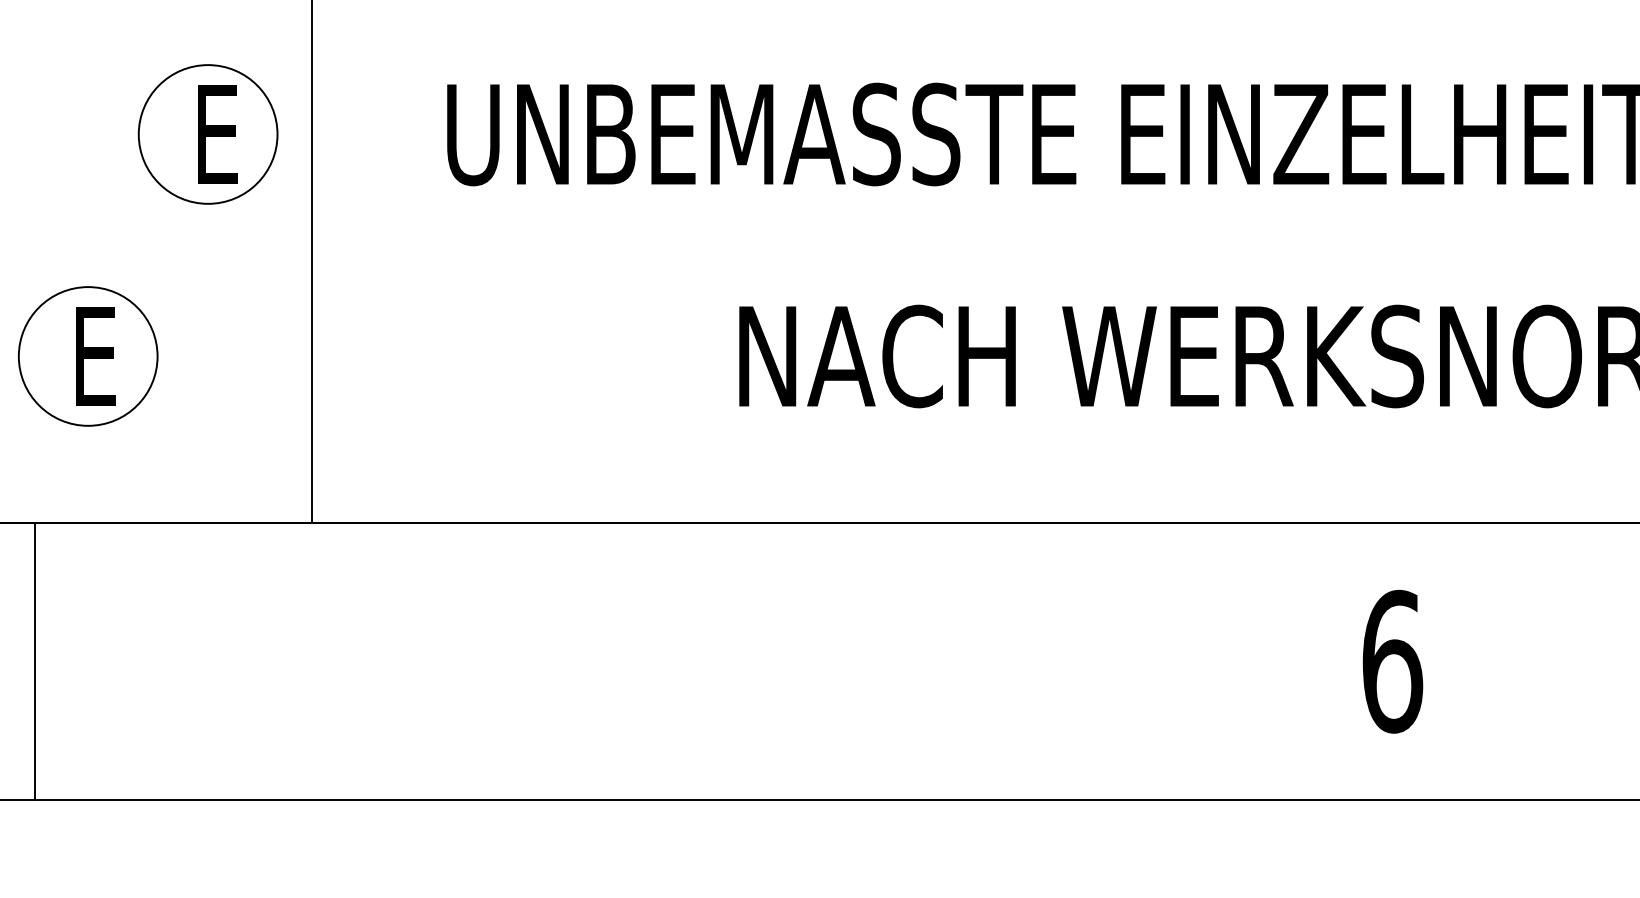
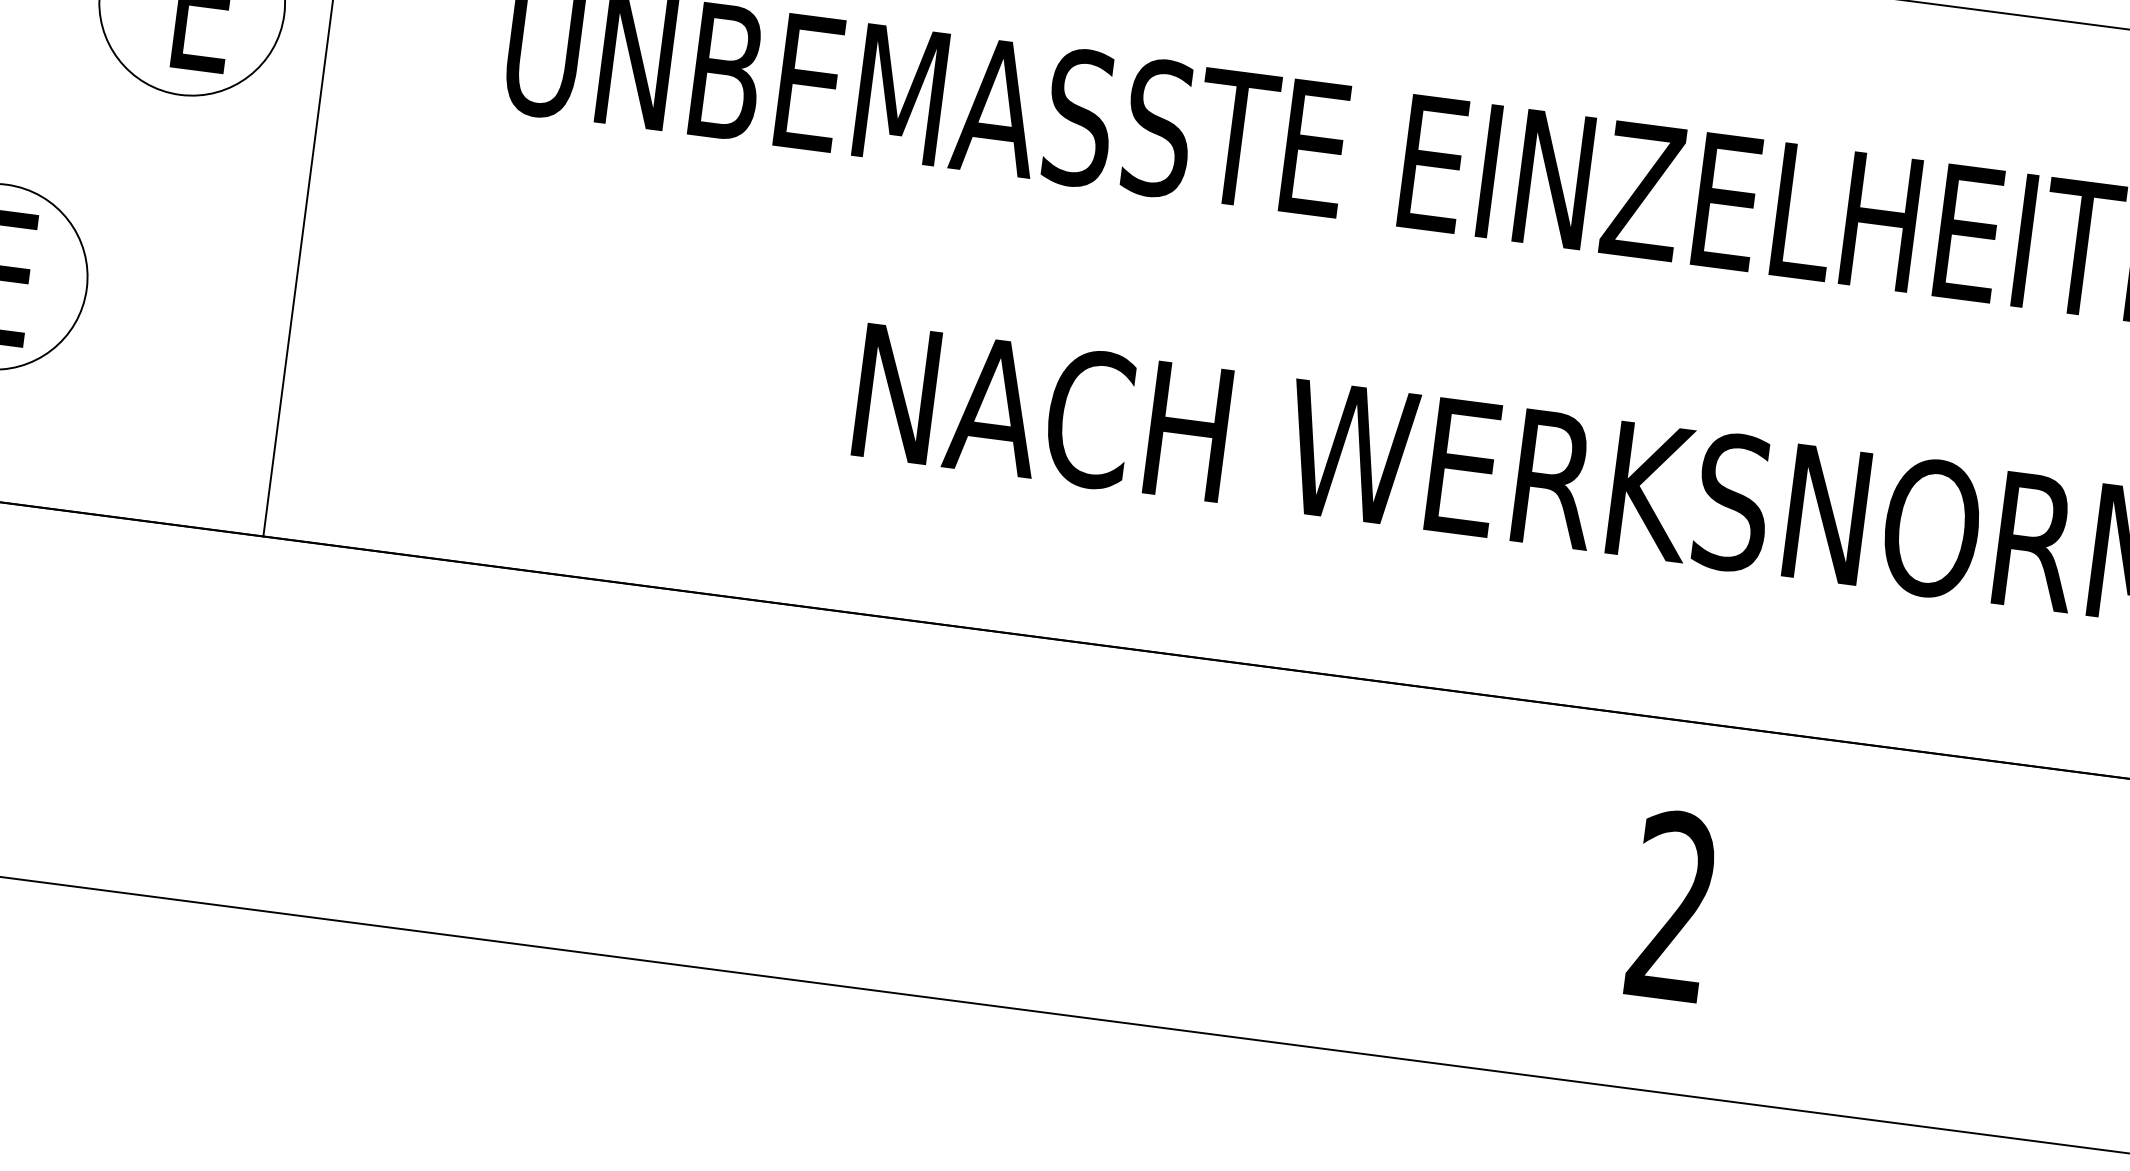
text: (1392, 661) -> (1673, 906), 6 -> 2

